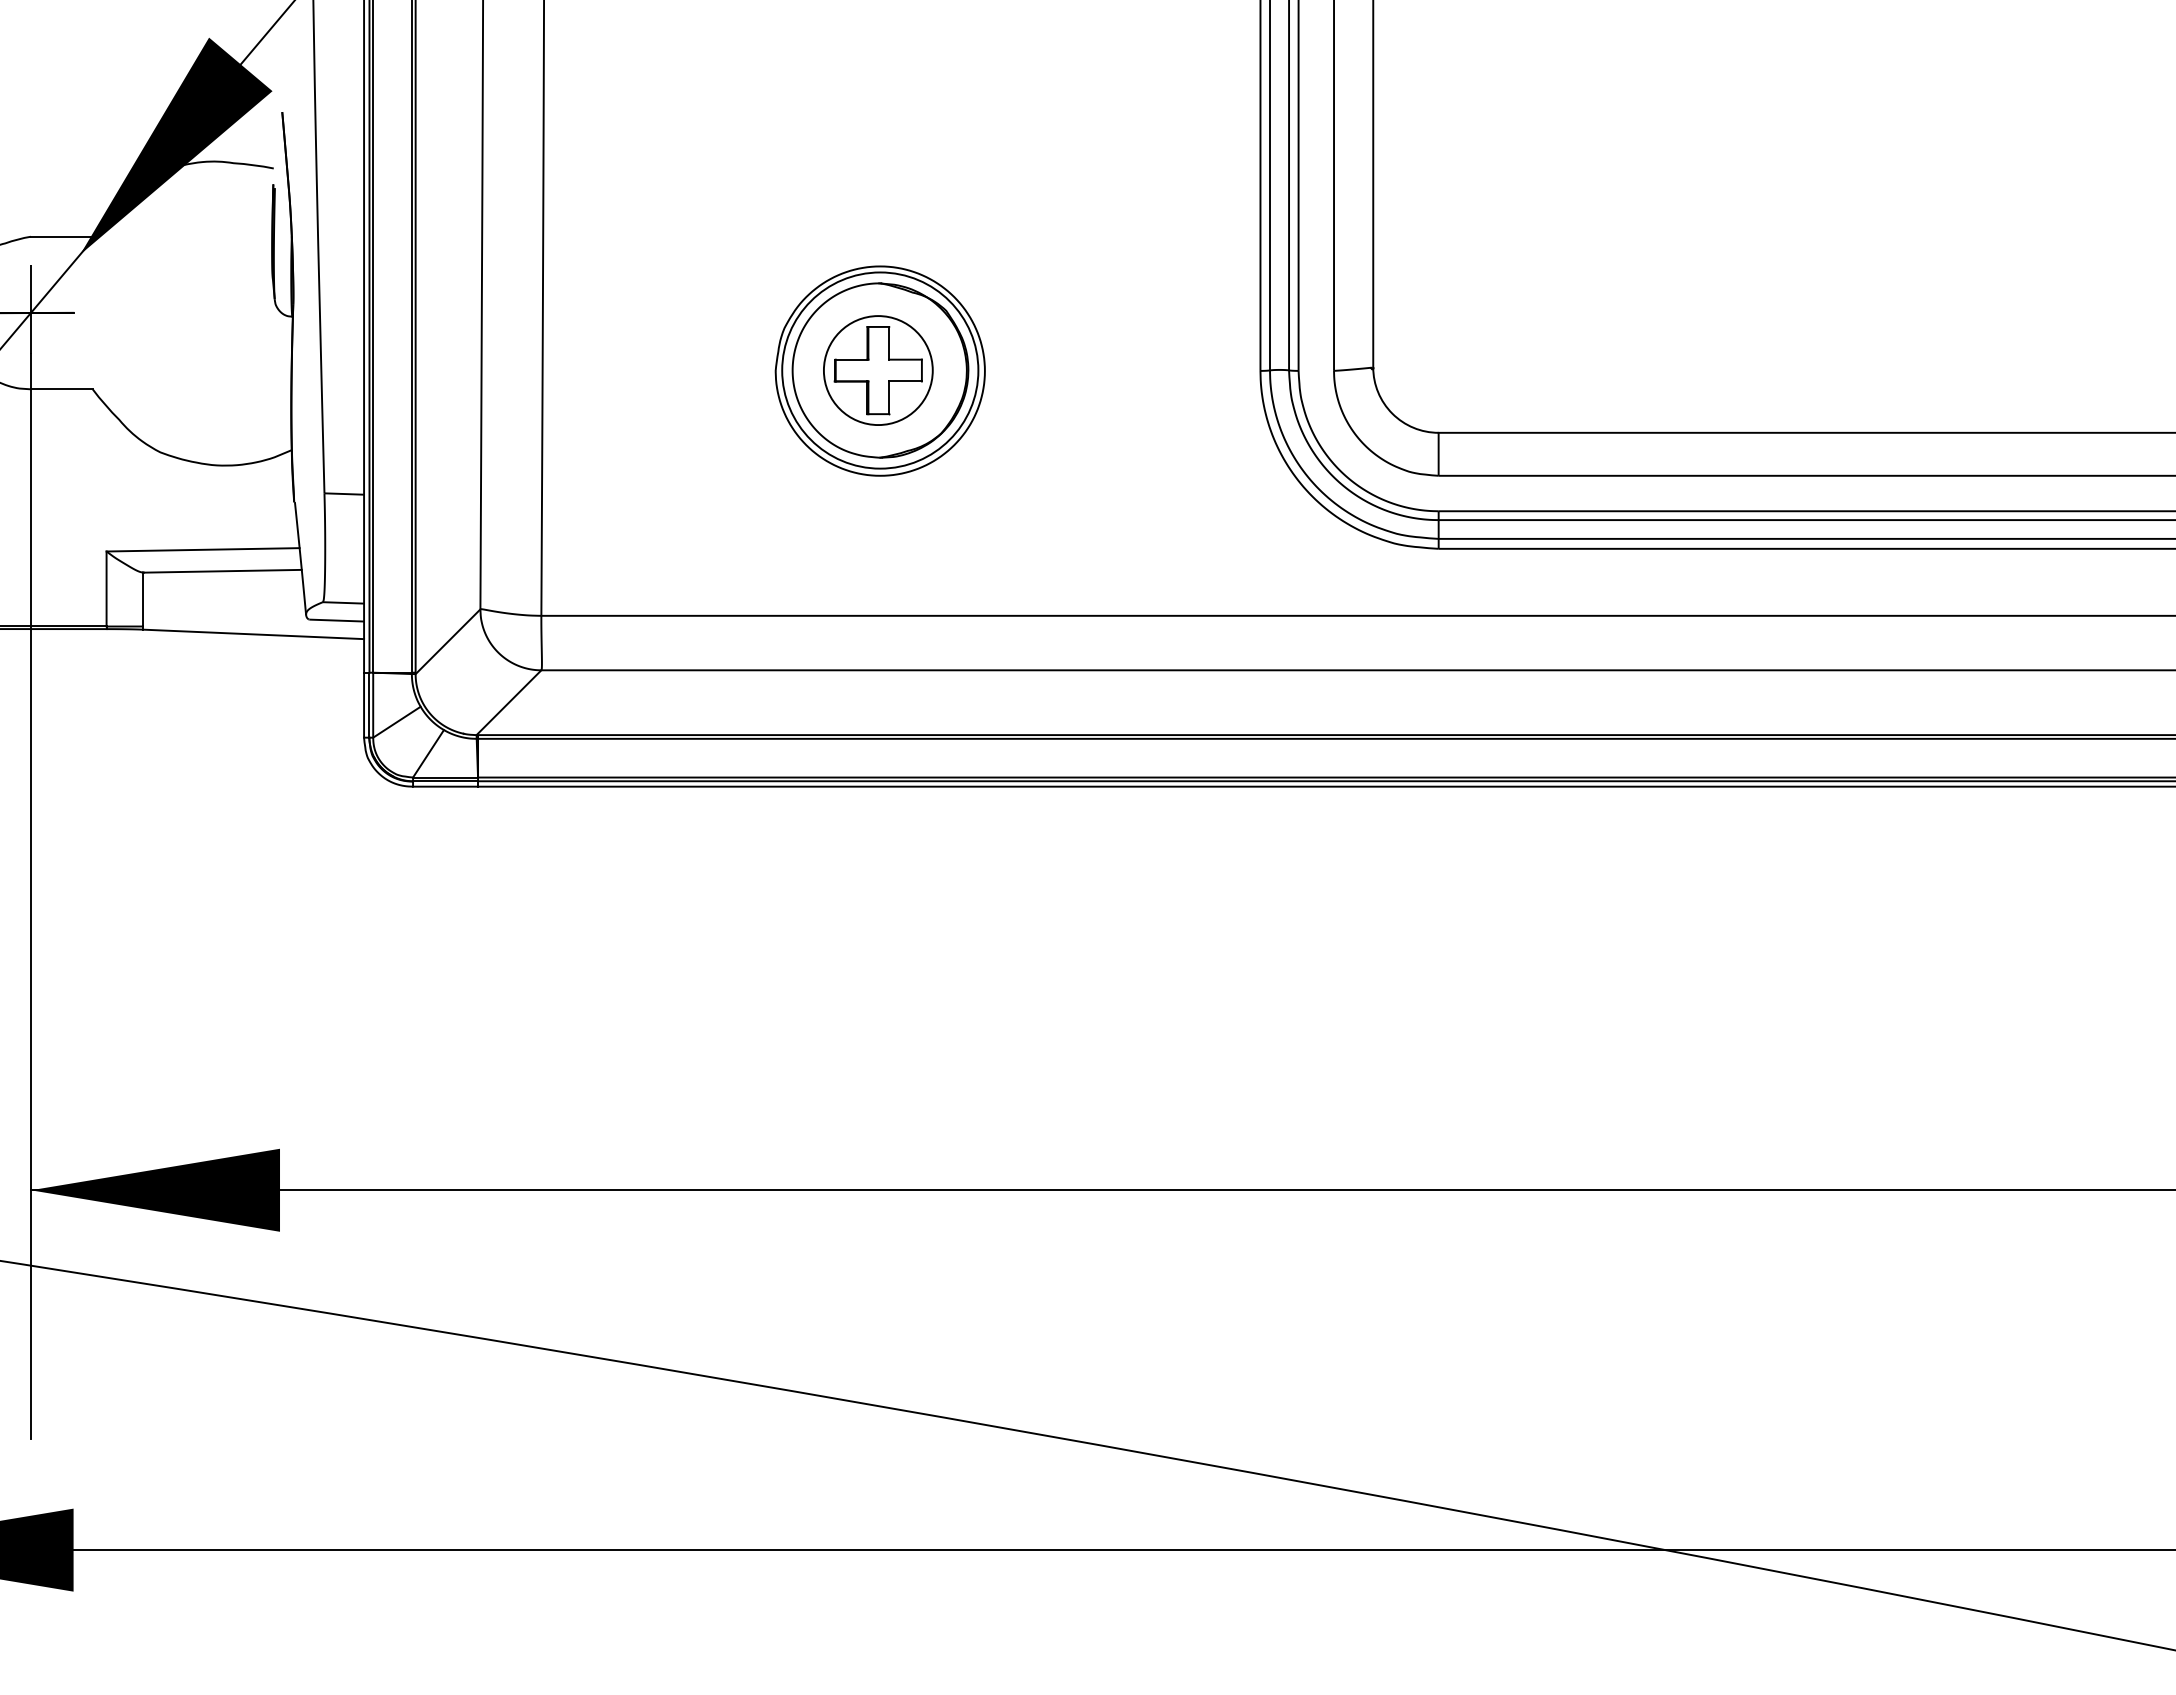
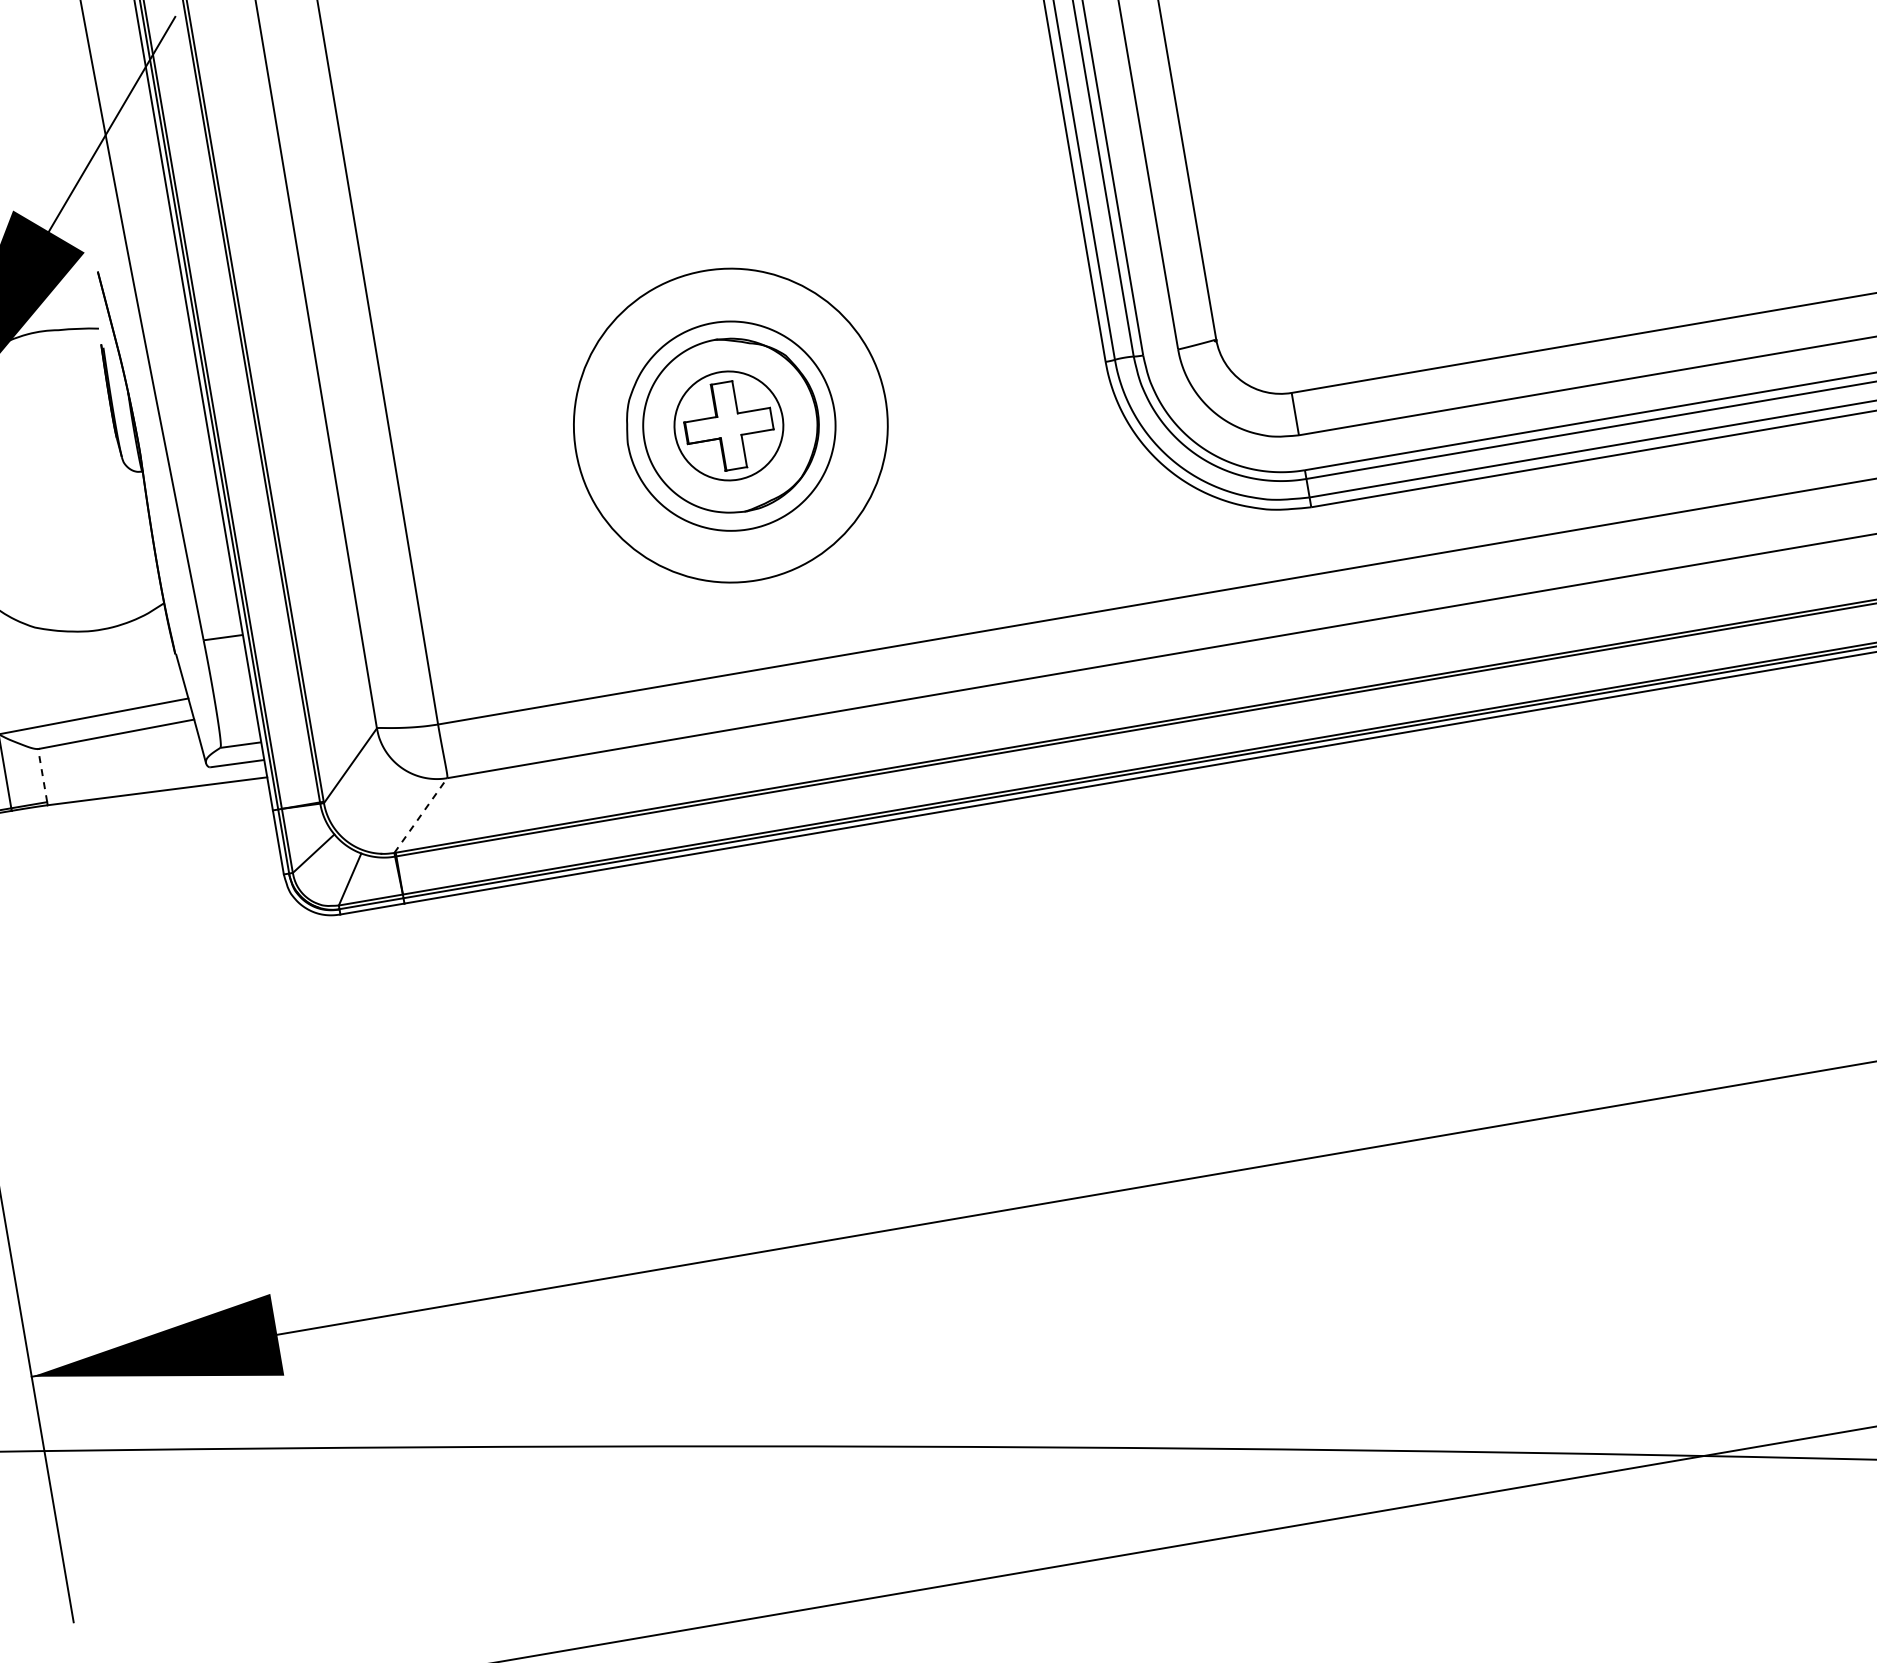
circle: (880, 370) -> (731, 425), size x1.6
line: (143, 599) -> (43, 775), solid -> dashed
line: (508, 702) -> (420, 815), solid -> dashed

